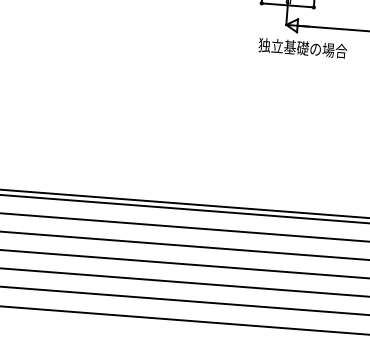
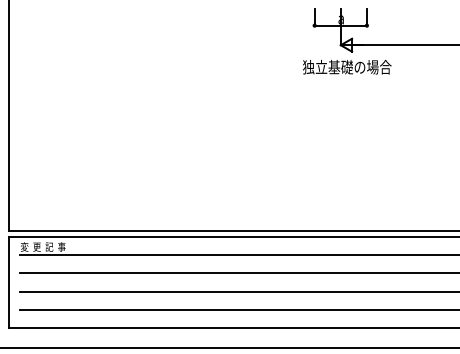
text: (303, 47) -> (347, 66), moved

